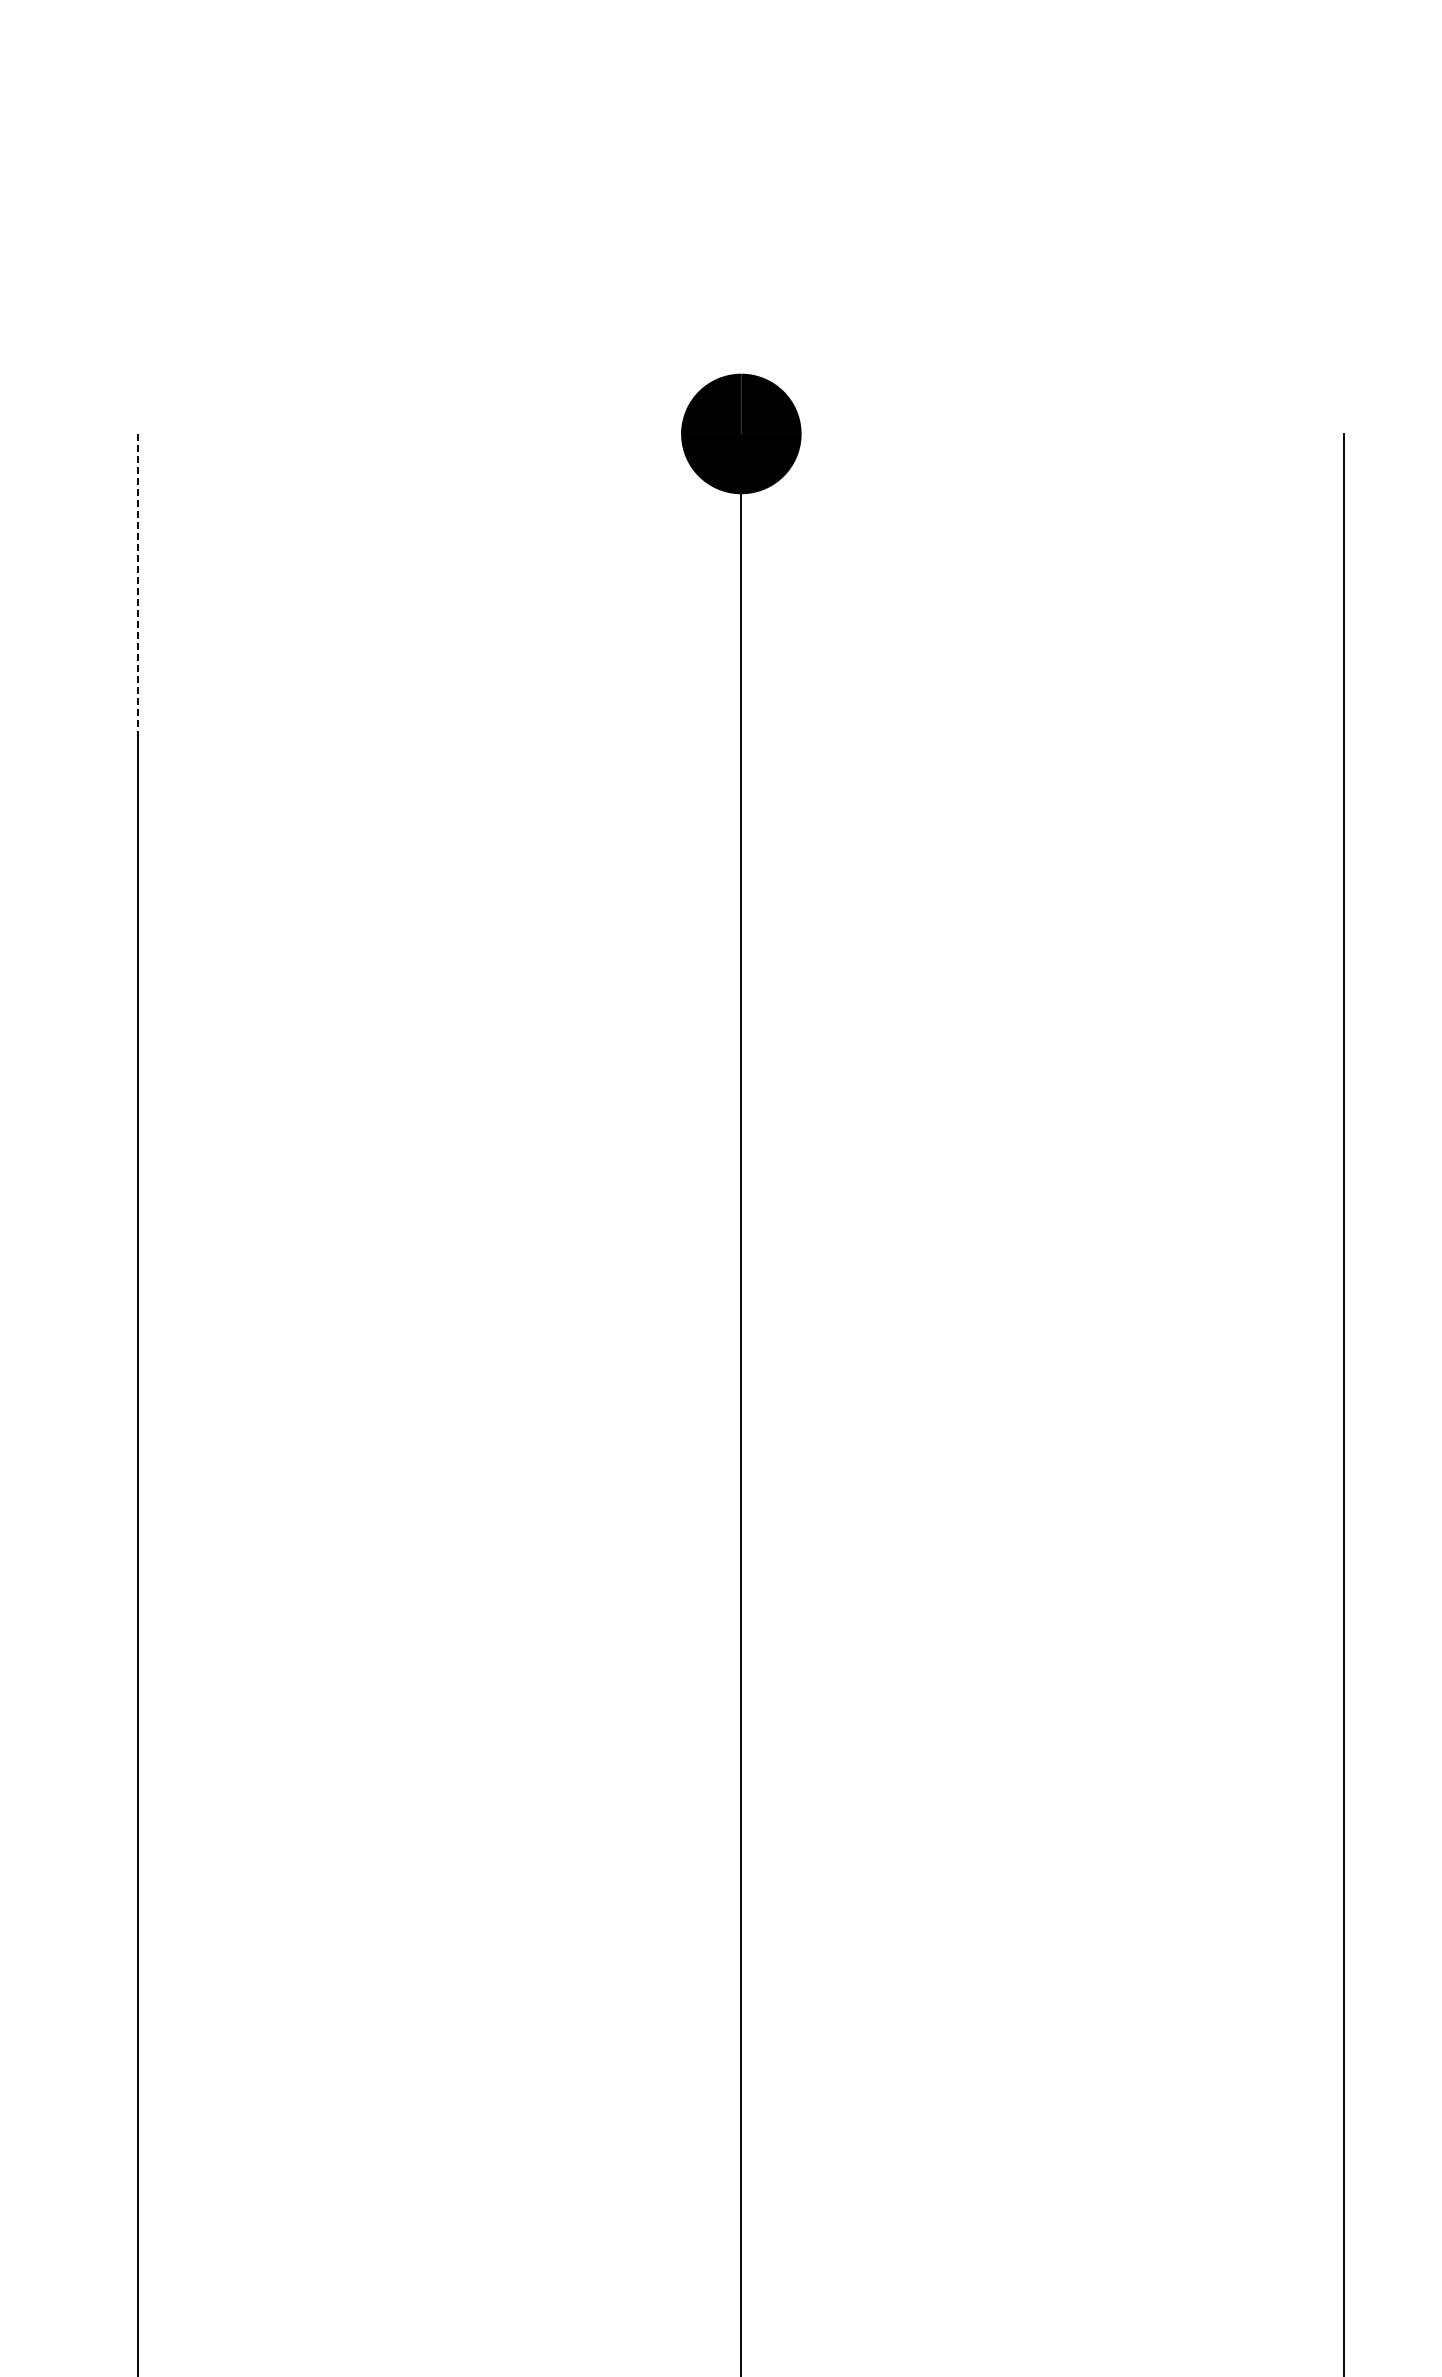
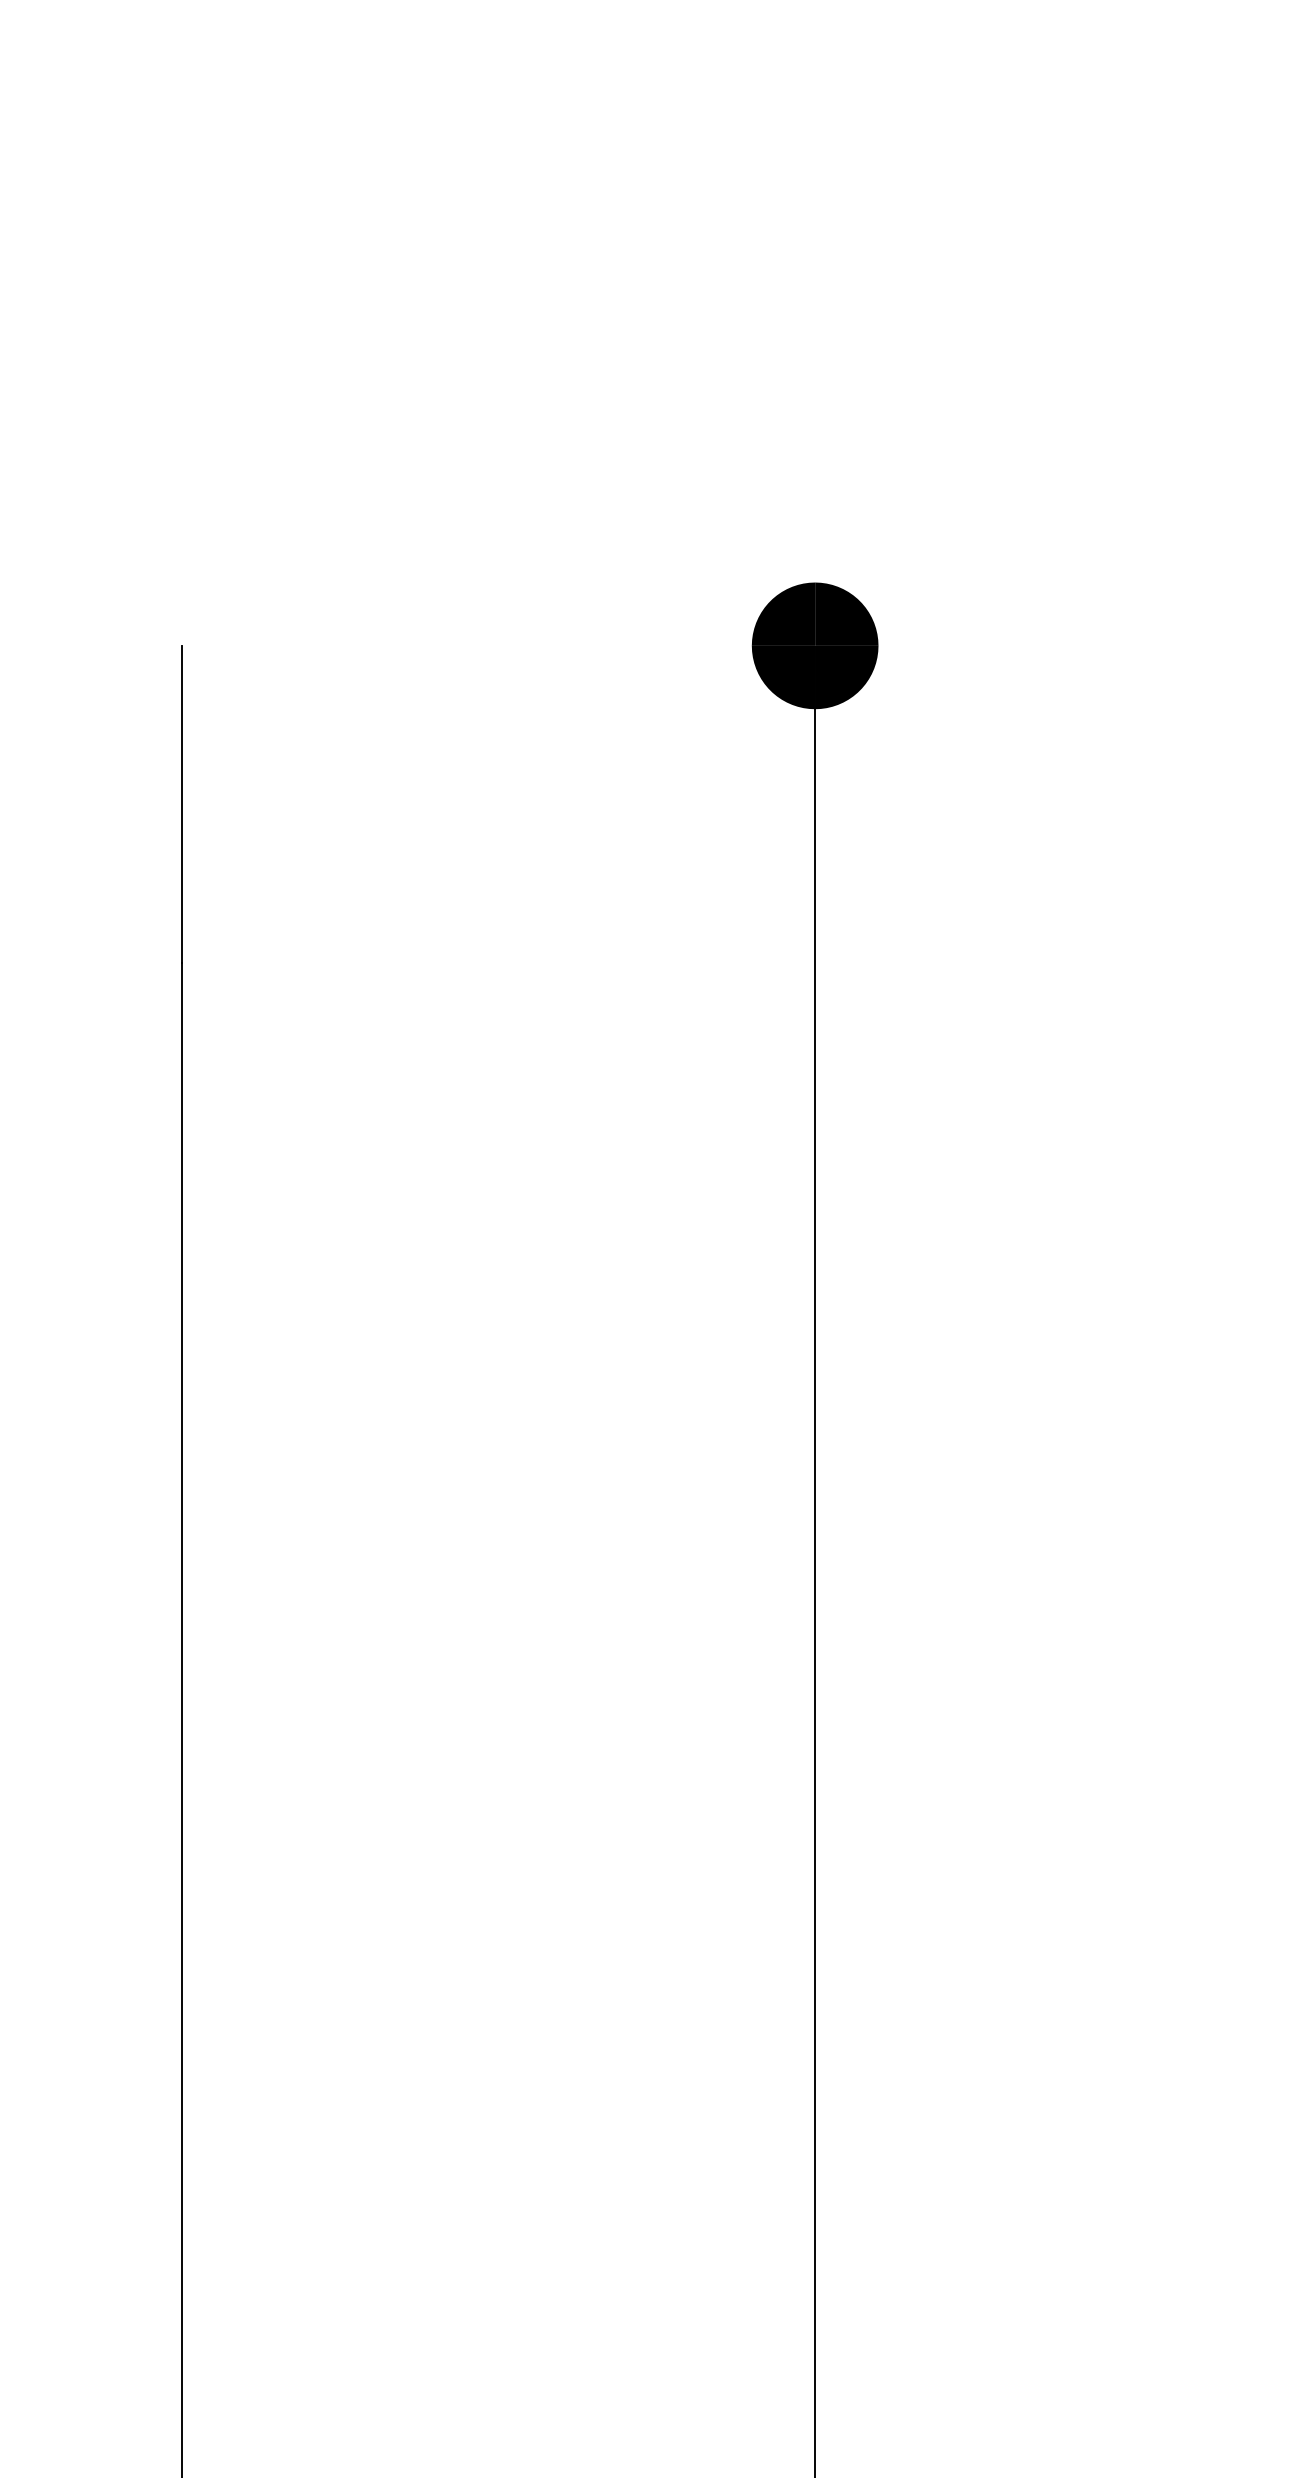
line: (138, 584) -> (182, 803), dashed -> solid

